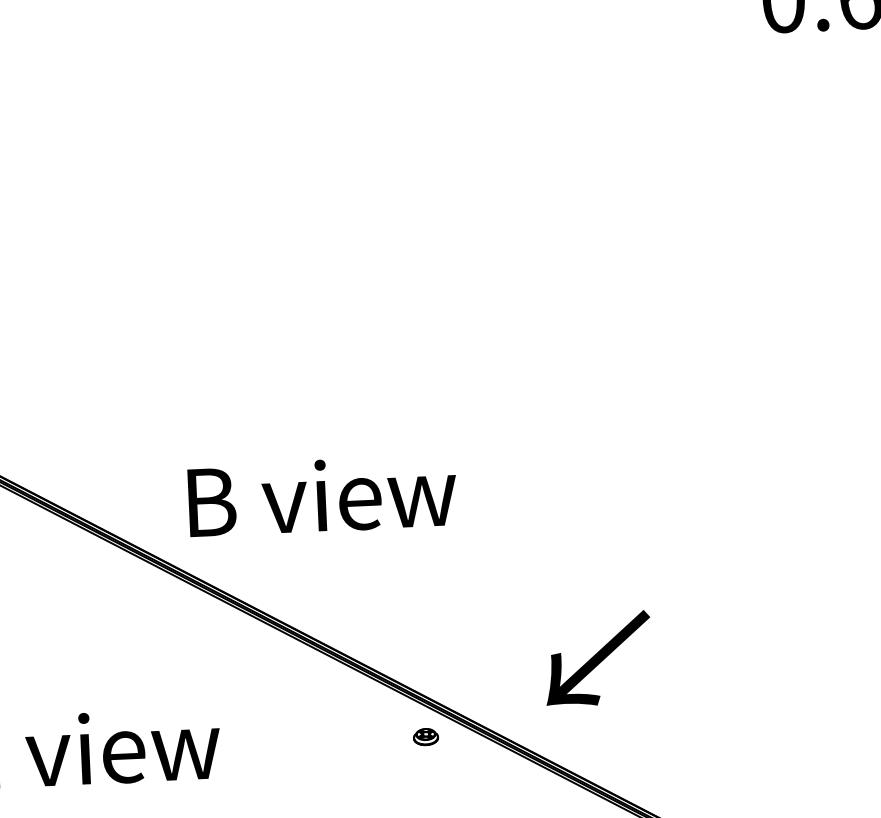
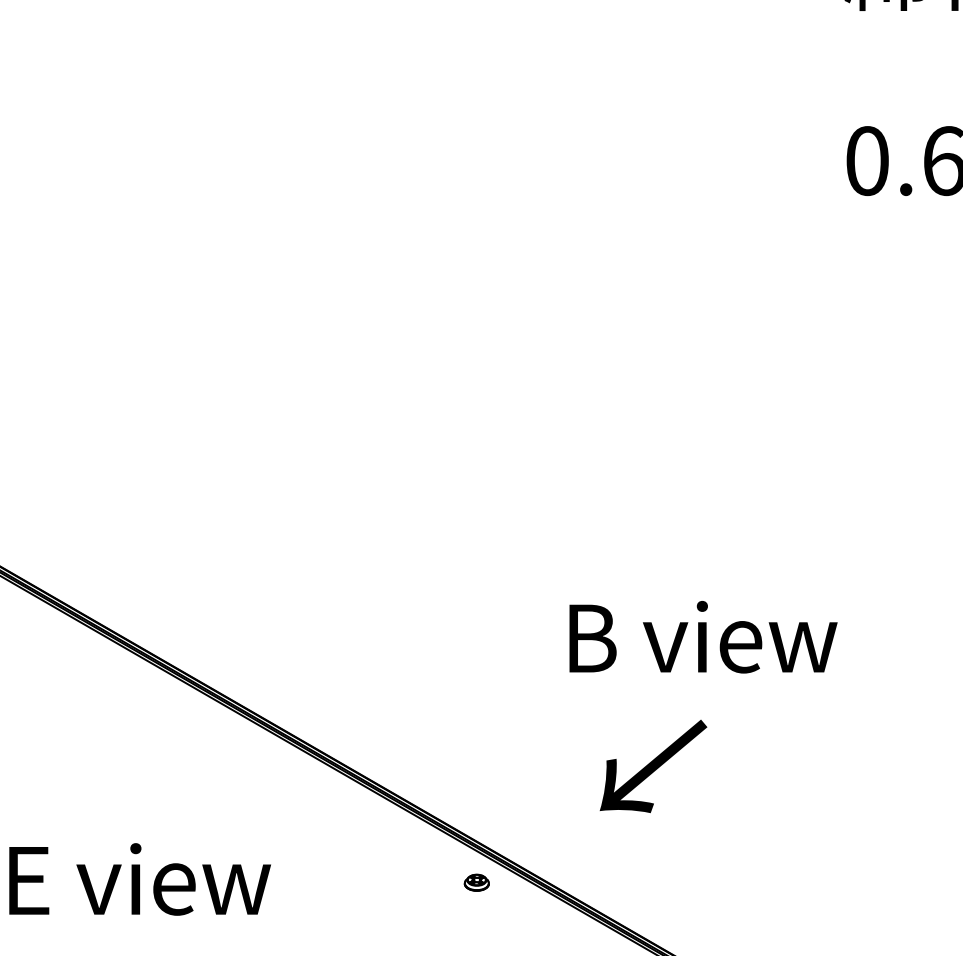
text: (322, 496) -> (703, 637), moved
text: (598, 658) -> (653, 766), moved

